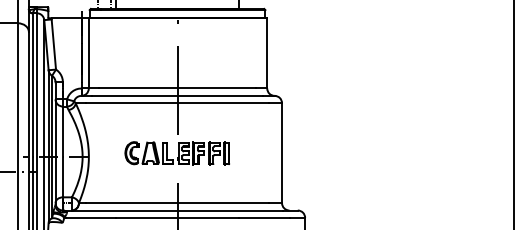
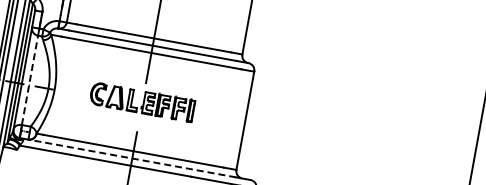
line: (62, 151) -> (29, 79), solid -> dashed
line: (177, 210) -> (132, 158), solid -> dashed

